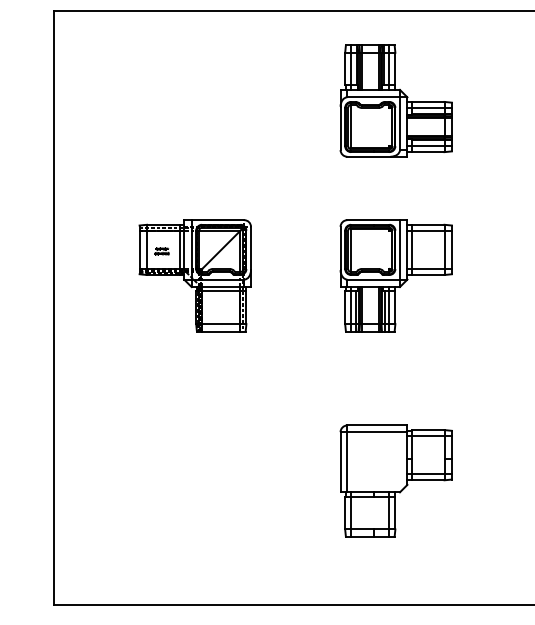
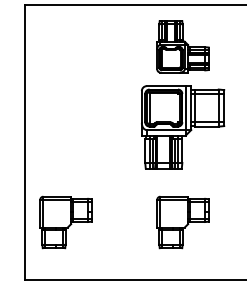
part: (193, 275) -> (89, 127), removed
part: (395, 275) -> (182, 127), size x1.6
part: (141, 481) -> (65, 222), added

